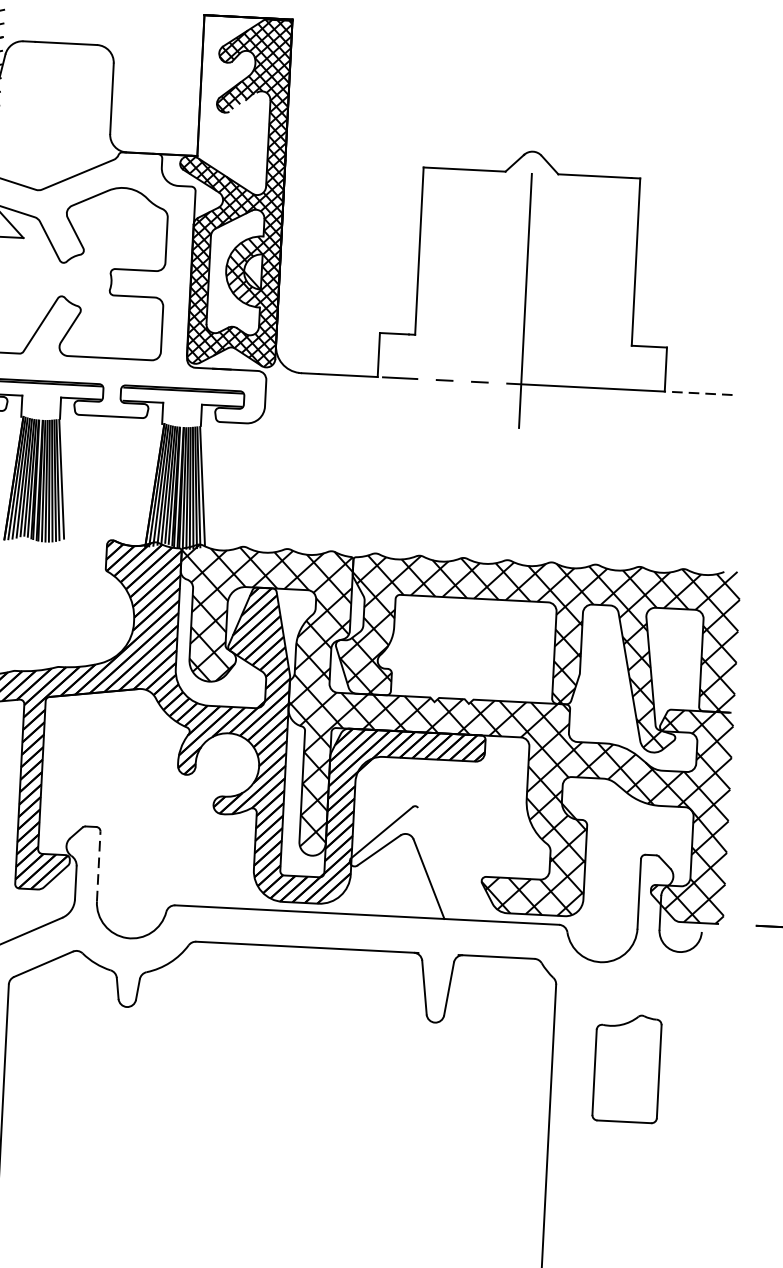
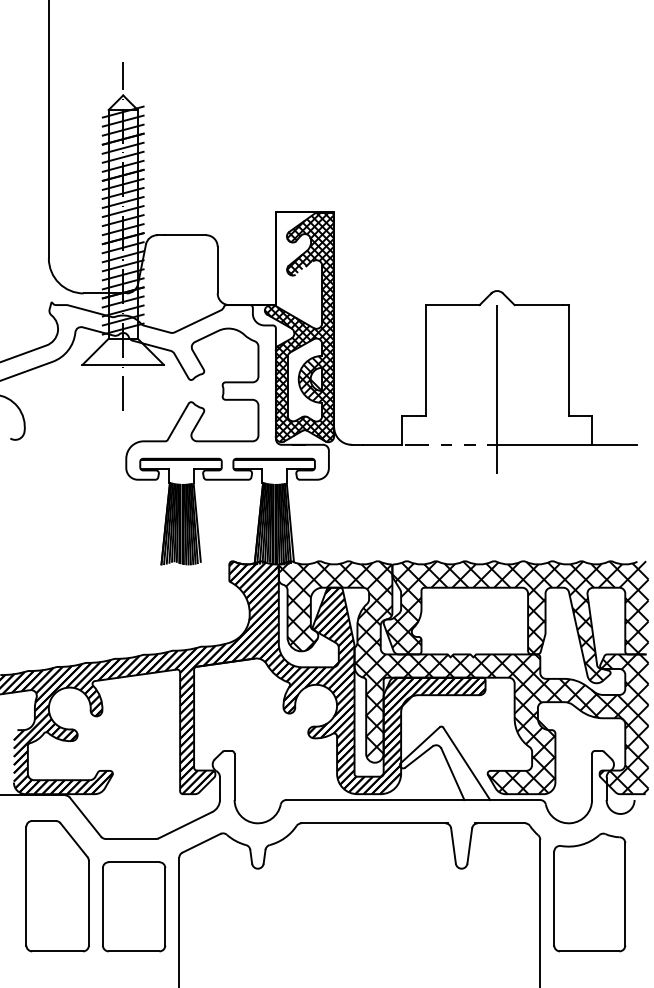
line: (698, 392) -> (614, 444), dashed -> solid
line: (450, 863) -> (466, 763), added
line: (98, 865) -> (234, 776), dashed -> solid
part: (626, 1068) -> (589, 892), size x1.67

